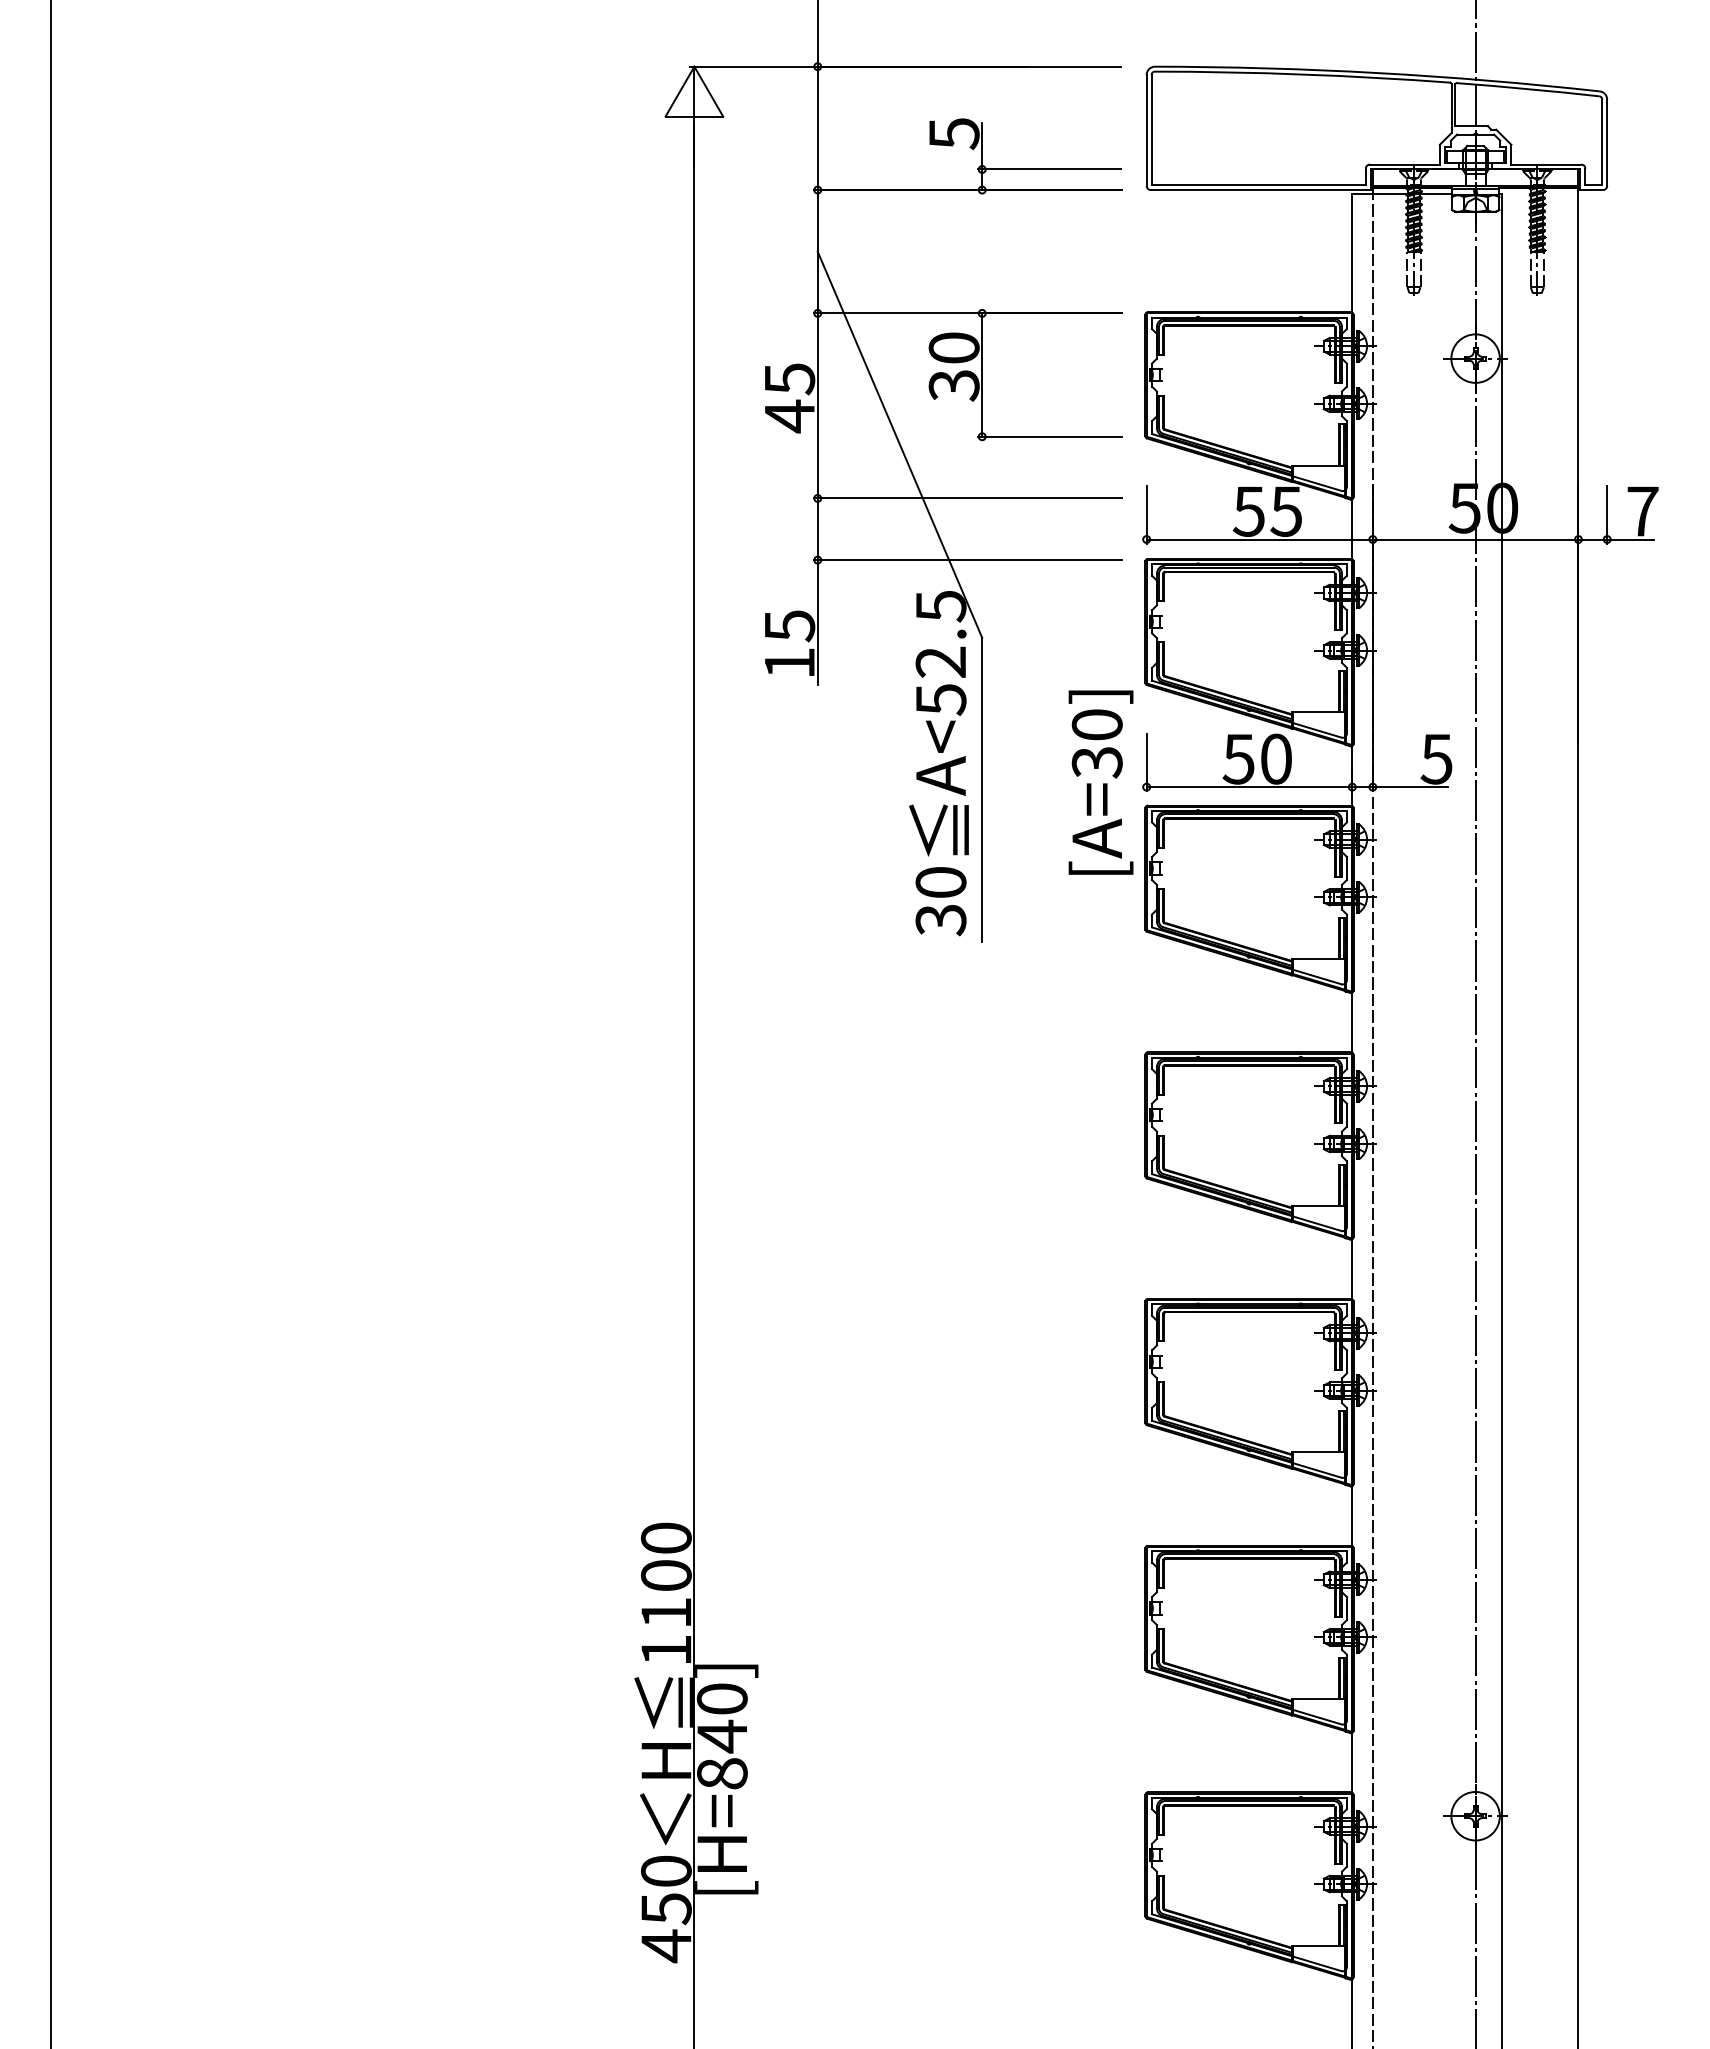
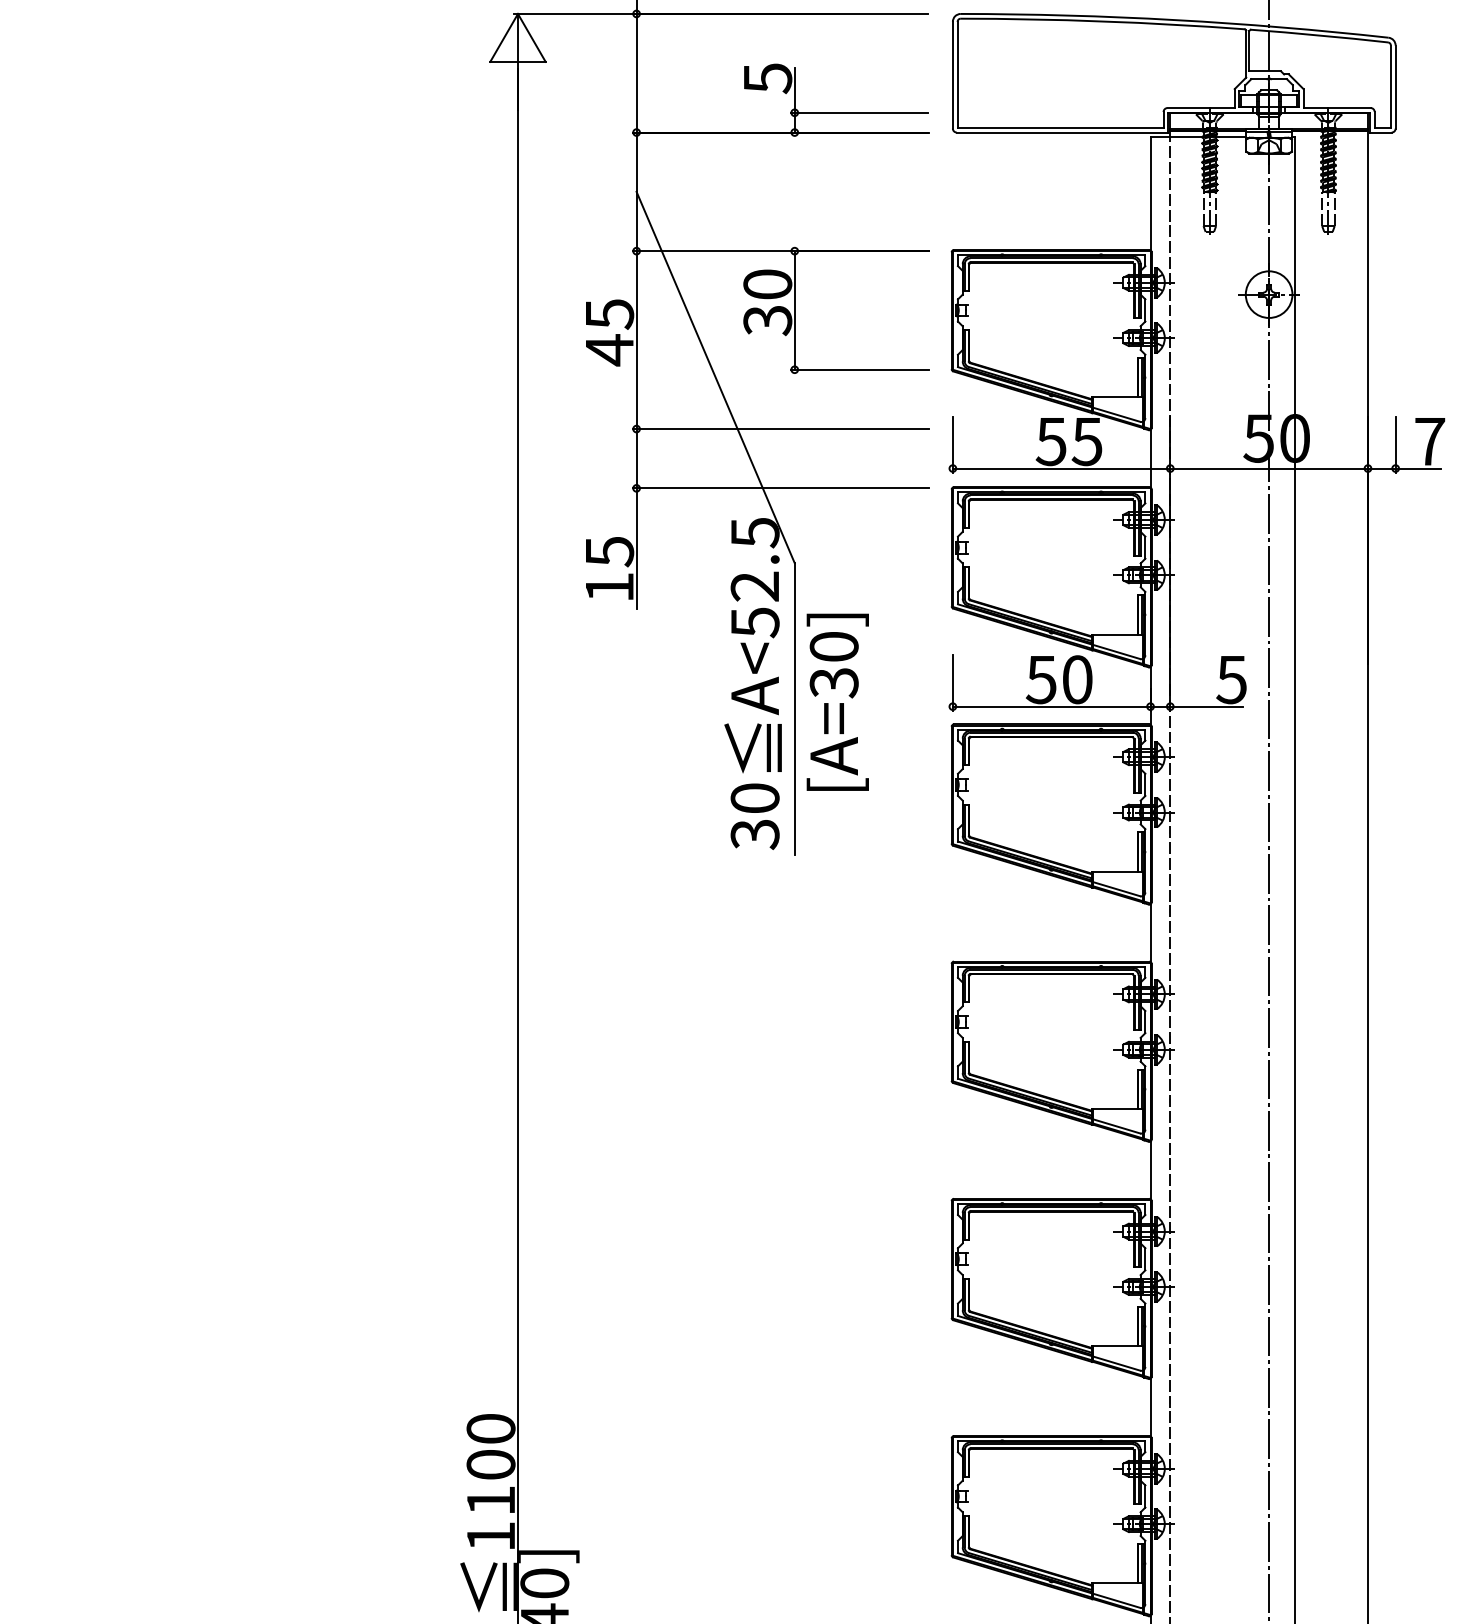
text: (1100, 782) -> (837, 702), moved

